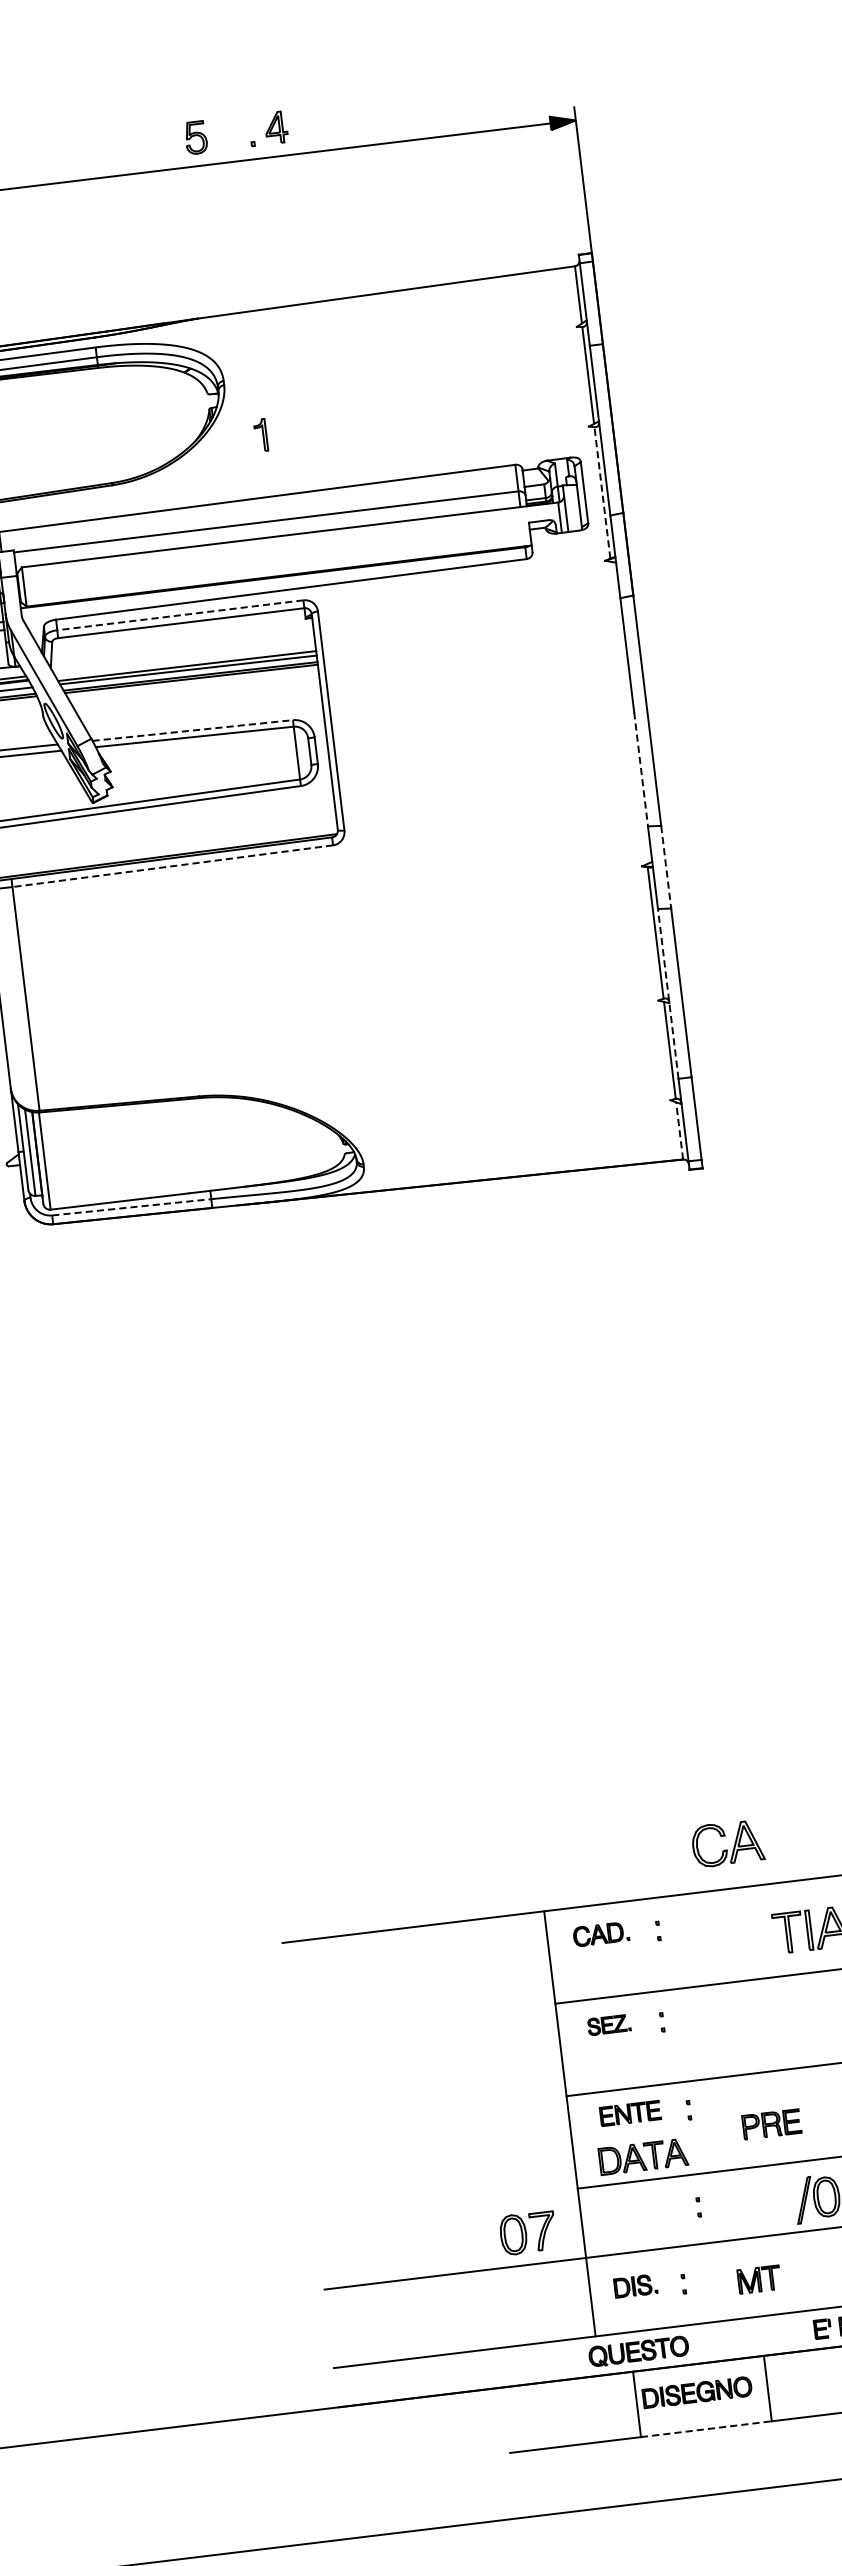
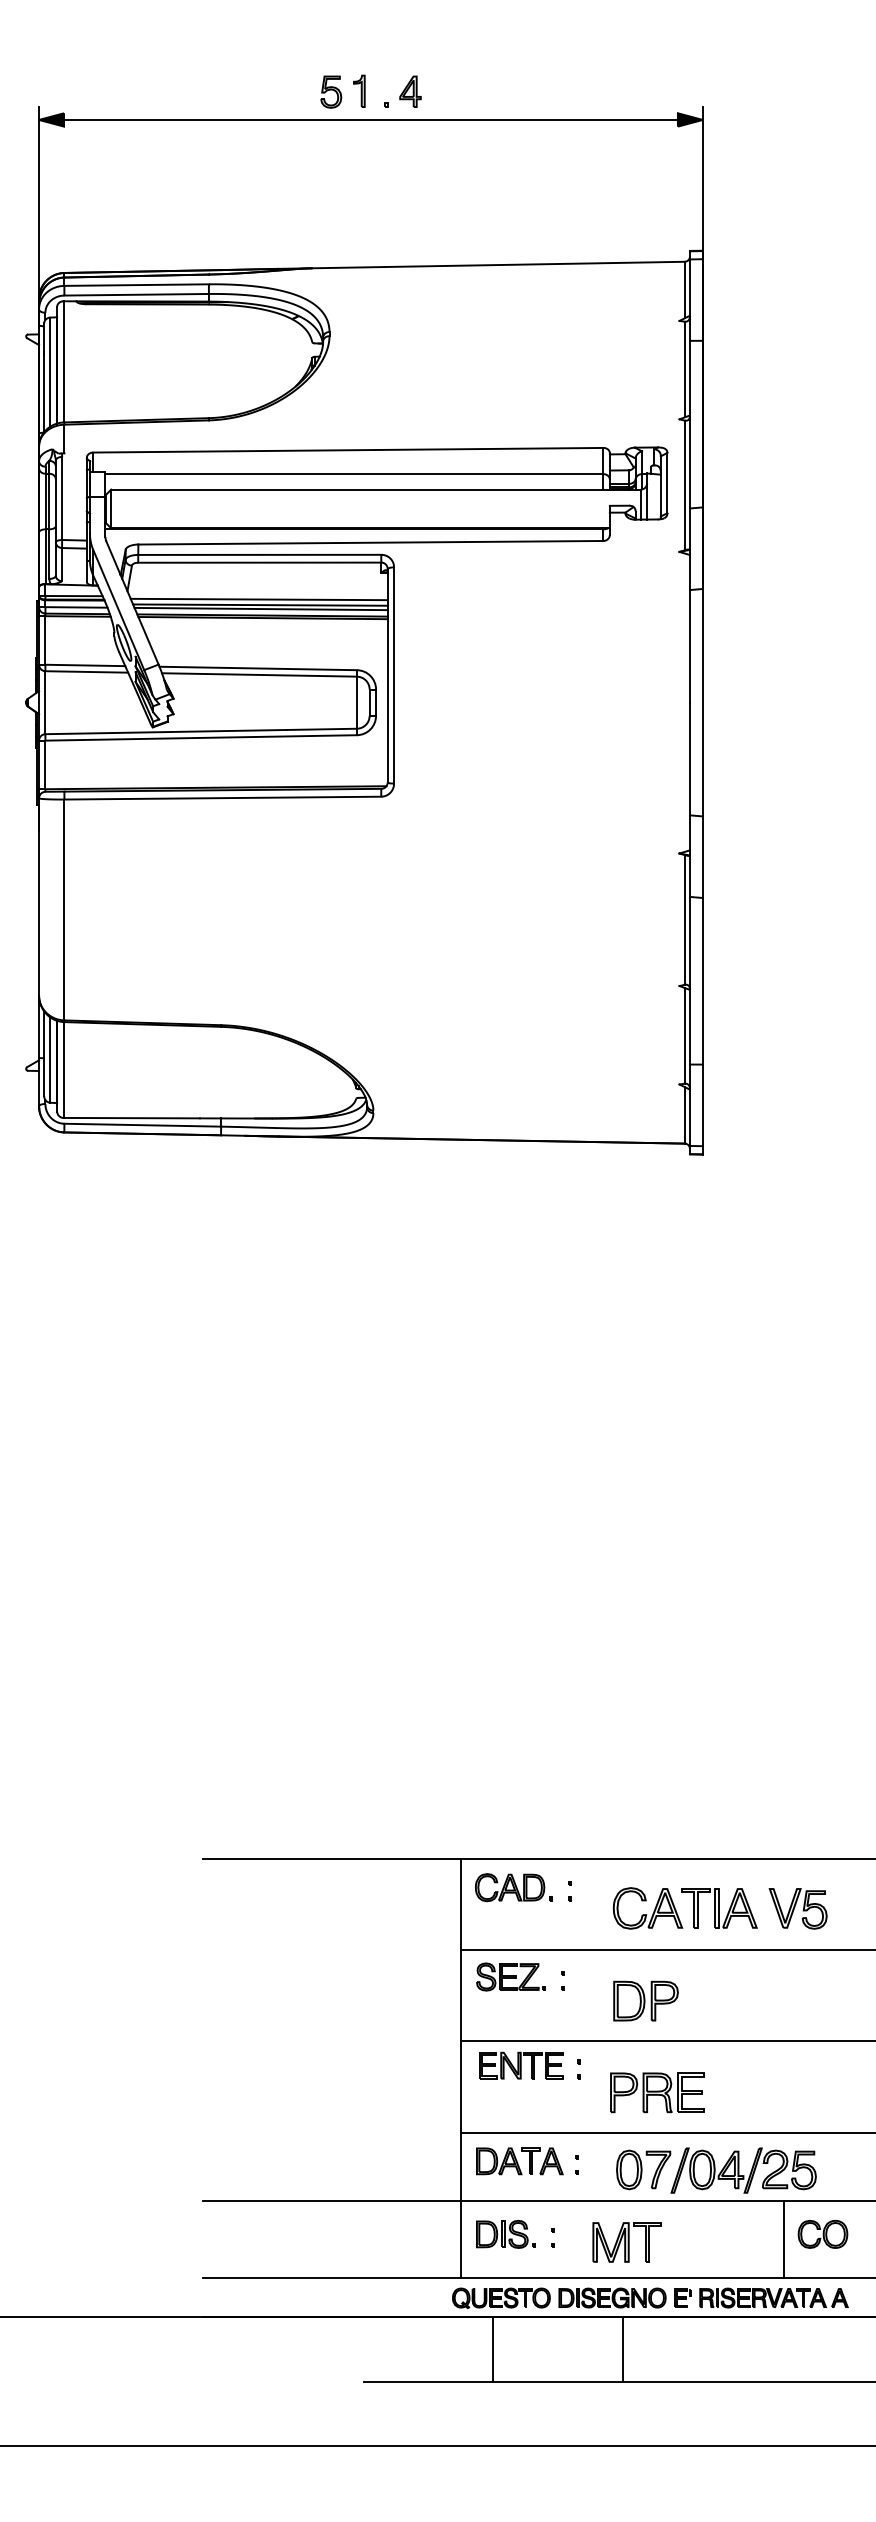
part: (260, 434) -> (359, 90), moved
line: (602, 492) -> (684, 485), dashed -> solid
line: (180, 614) -> (259, 554), dashed -> solid
line: (184, 660) -> (258, 599), added
line: (193, 730) -> (258, 668), dashed -> solid
line: (640, 769) -> (689, 759), dashed -> solid
line: (172, 866) -> (222, 798), dashed -> solid
line: (665, 867) -> (702, 857), dashed -> solid
line: (667, 993) -> (689, 980), dashed -> solid
line: (679, 1130) -> (684, 1114), dashed -> solid
line: (132, 1207) -> (143, 1125), dashed -> solid
part: (727, 1843) -> (647, 1908), moved
part: (600, 1934) -> (513, 1887), size x1.43
part: (608, 2024) -> (510, 1976), size x1.67
part: (748, 2032) -> (645, 2000), added
part: (630, 2113) -> (521, 2065), size x1.43
part: (771, 2124) -> (657, 2092), size x1.67
part: (643, 2157) -> (519, 2161), moved
part: (527, 2232) -> (643, 2169), moved
part: (758, 2279) -> (626, 2242), size x1.67
part: (635, 2285) -> (505, 2233), size x1.43
part: (697, 2392) -> (612, 2297), moved
line: (706, 2428) -> (558, 2381), dashed -> solid

